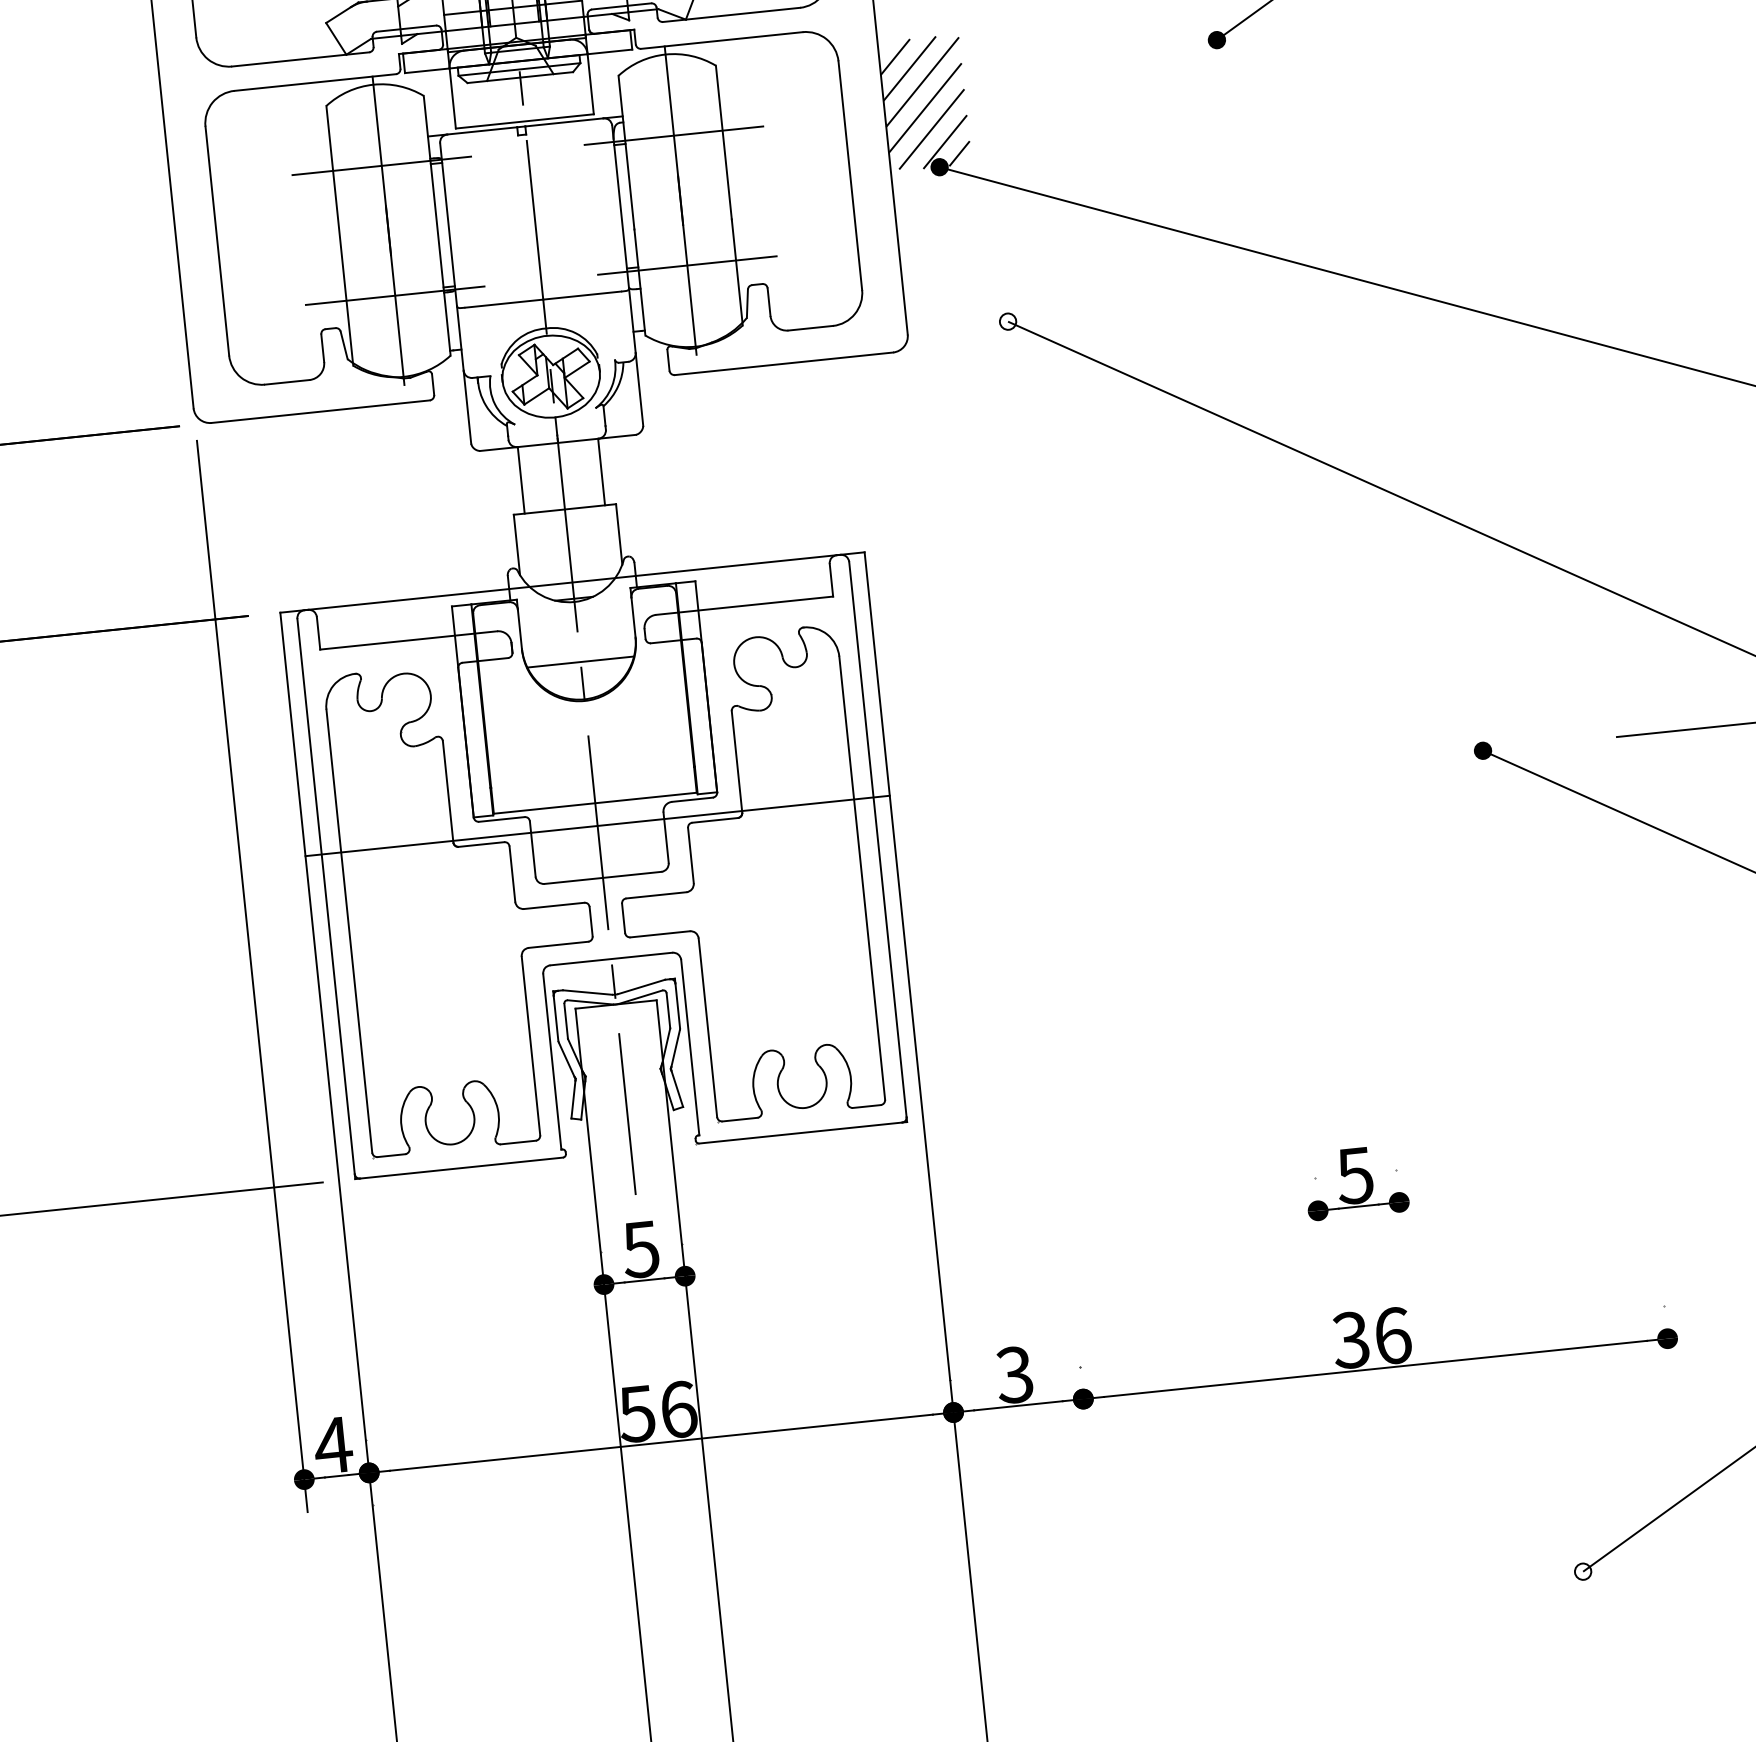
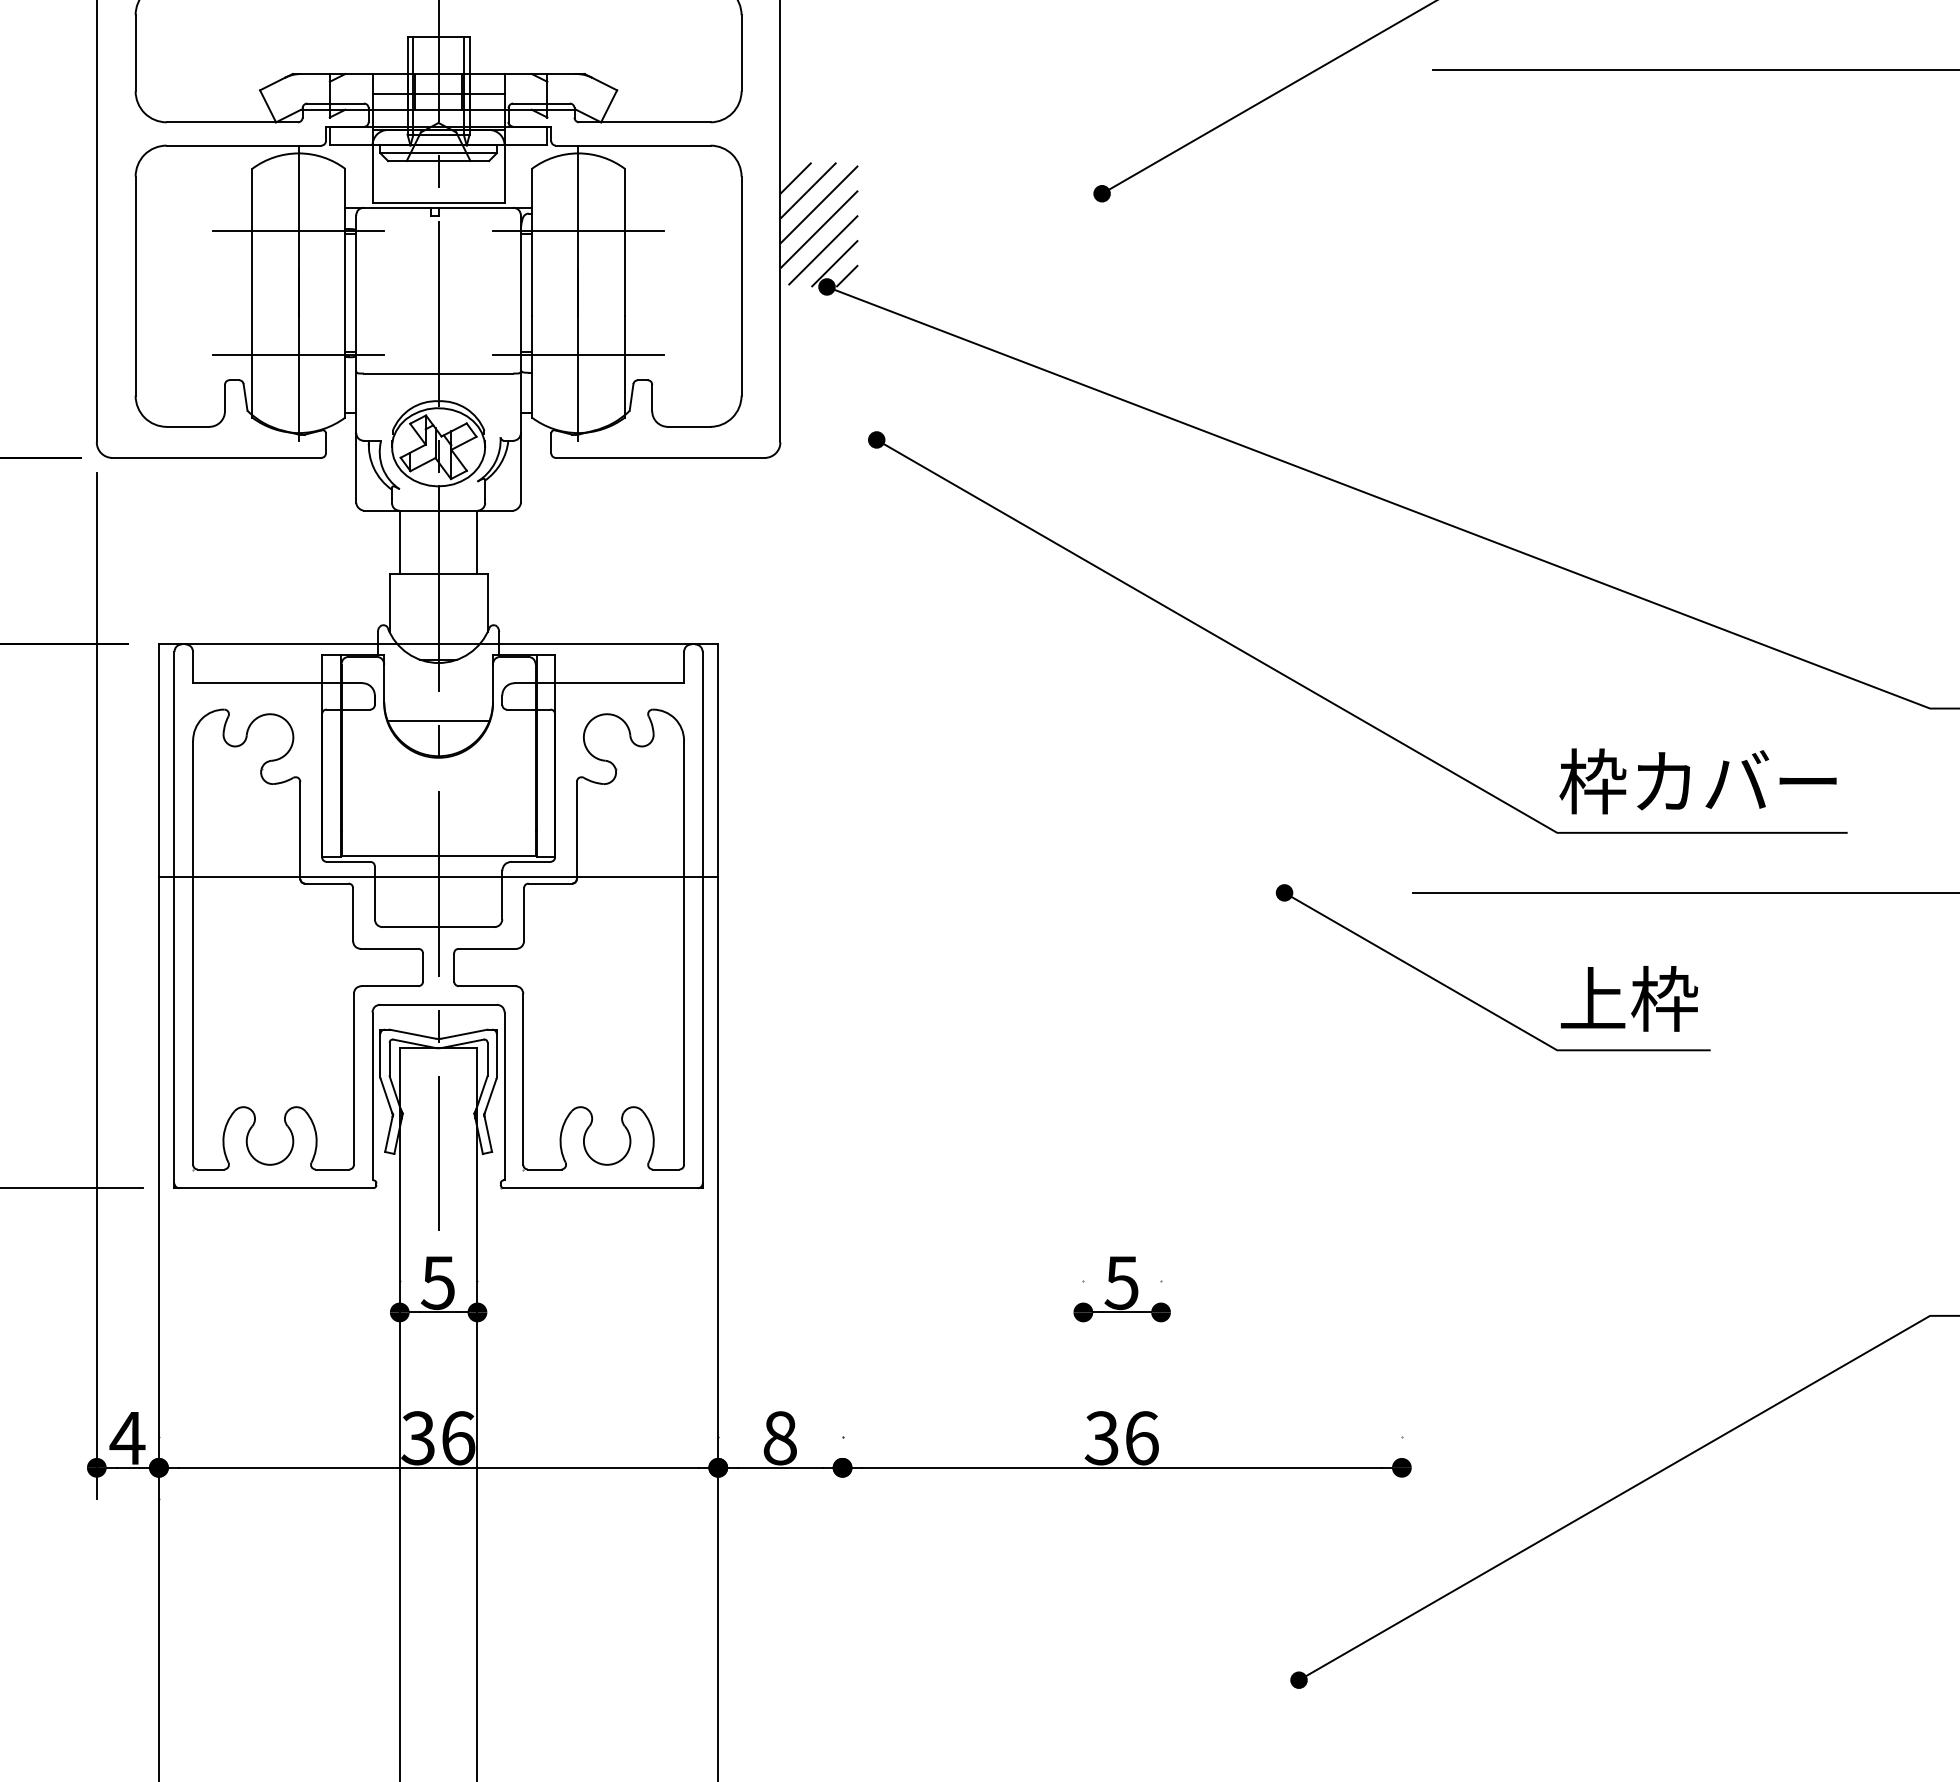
fill: (1007, 321) -> (876, 439), added
text: (1014, 1375) -> (779, 1438), 3 -> 8
text: (636, 1414) -> (417, 1438), 56 -> 36
fill: (1582, 1572) -> (1298, 1680), added

